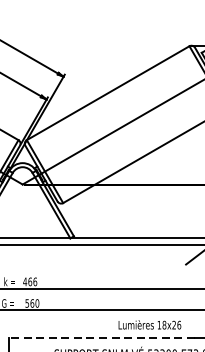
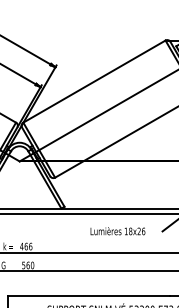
text: (149, 325) -> (117, 231), moved
line: (101, 338) -> (88, 296), dashed -> solid

